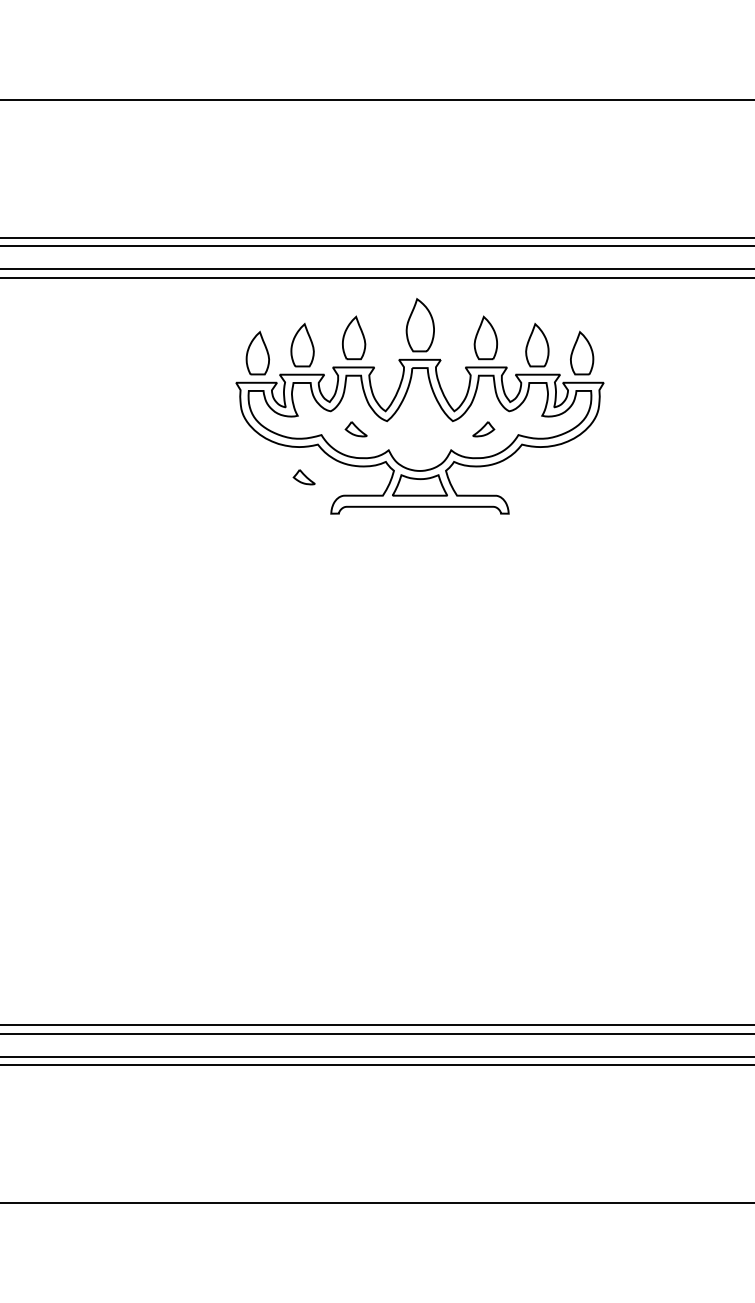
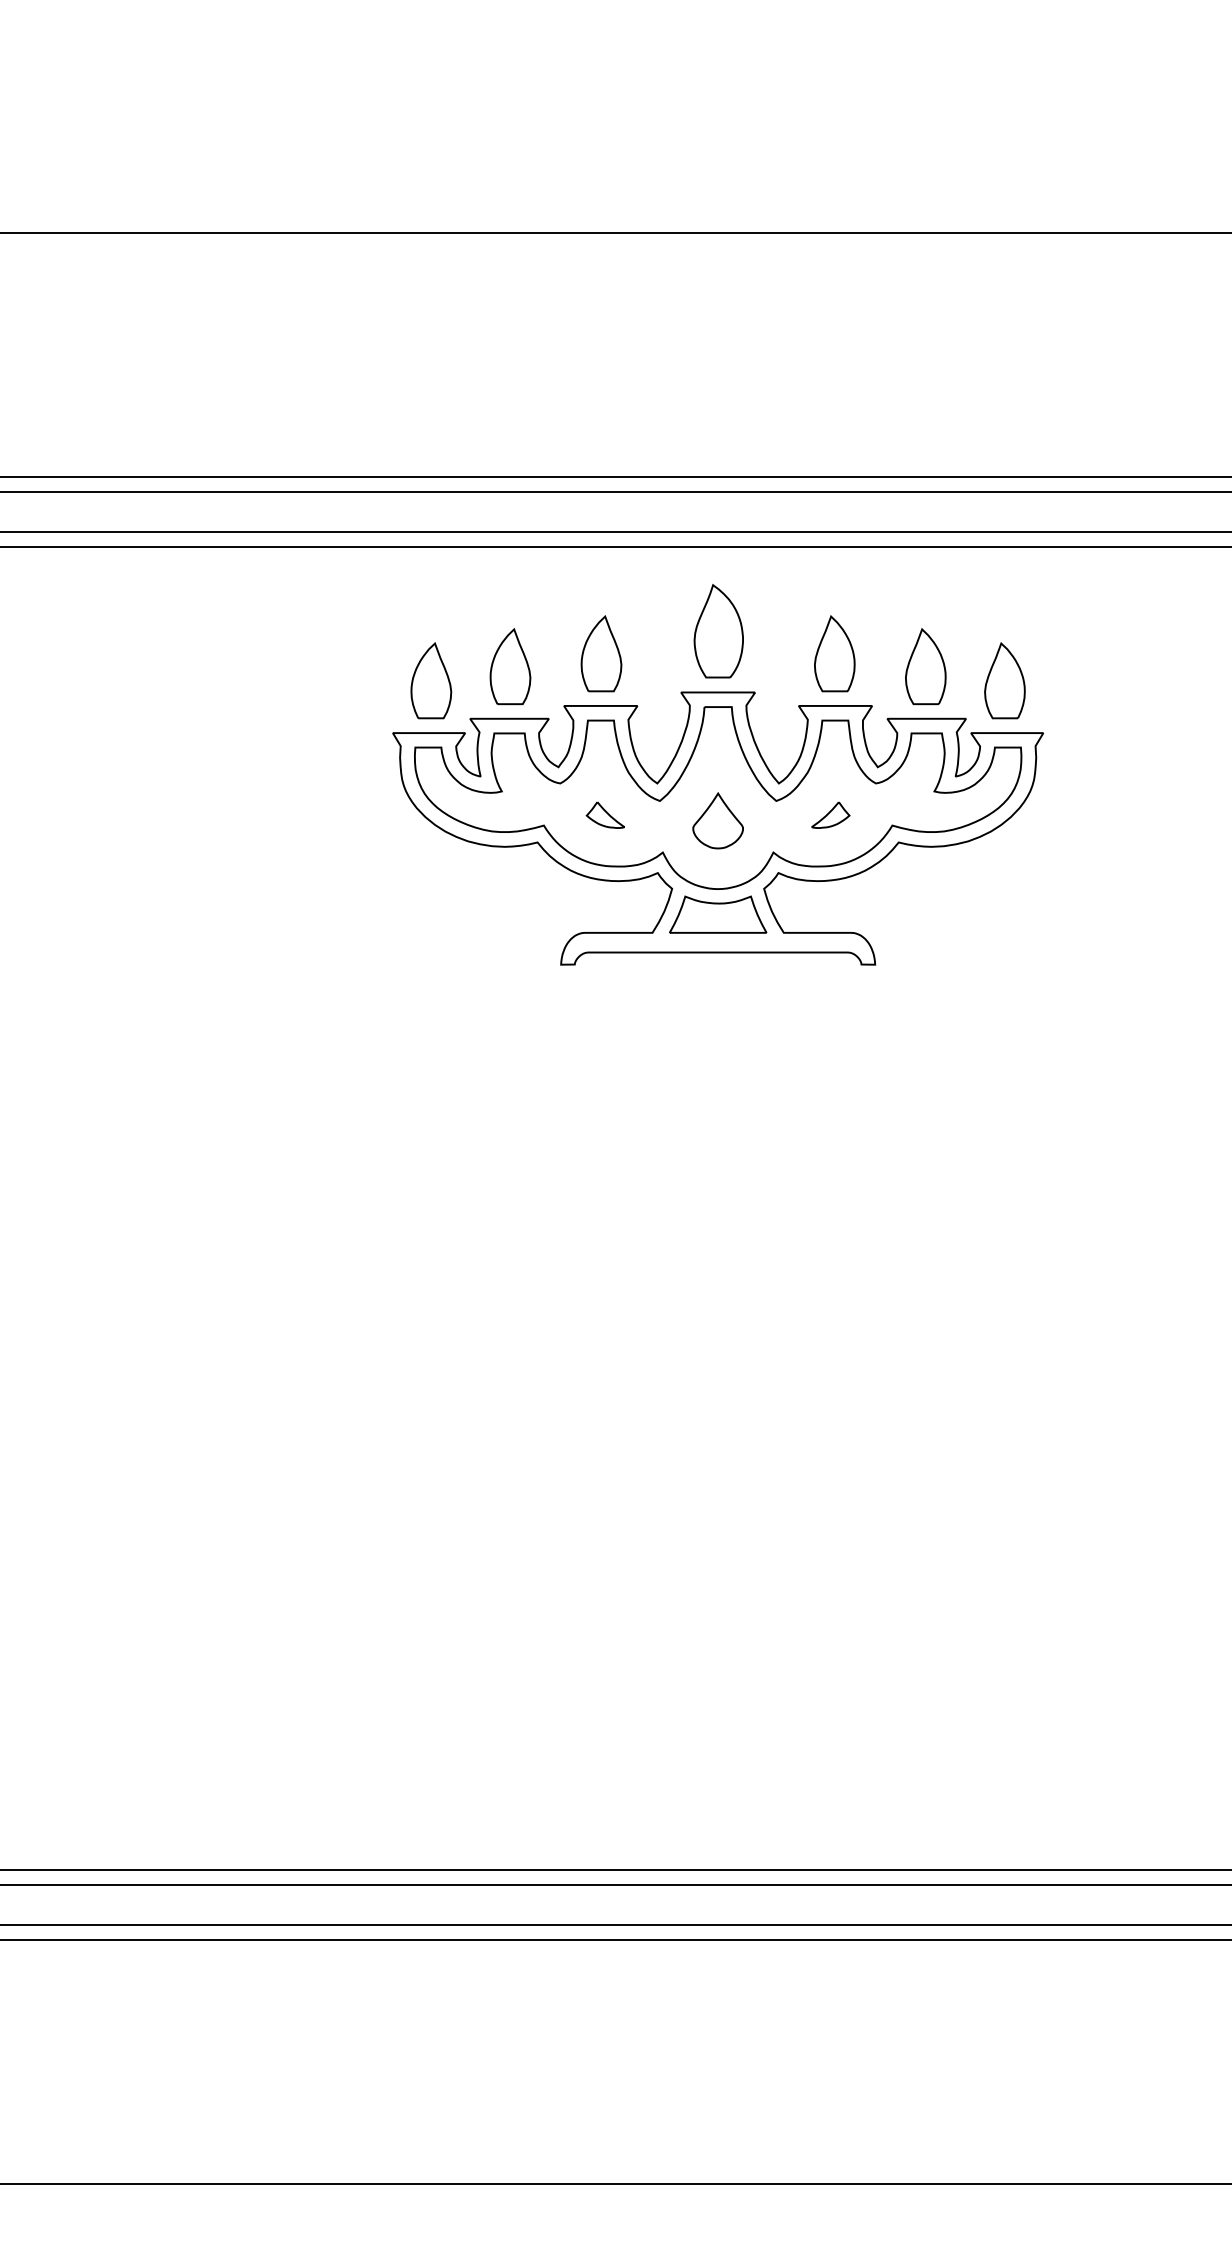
part: (419, 431) -> (717, 819), added
part: (303, 477) -> (512, 900), removed

